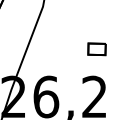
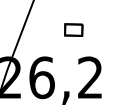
part: (96, 49) -> (73, 30), moved

